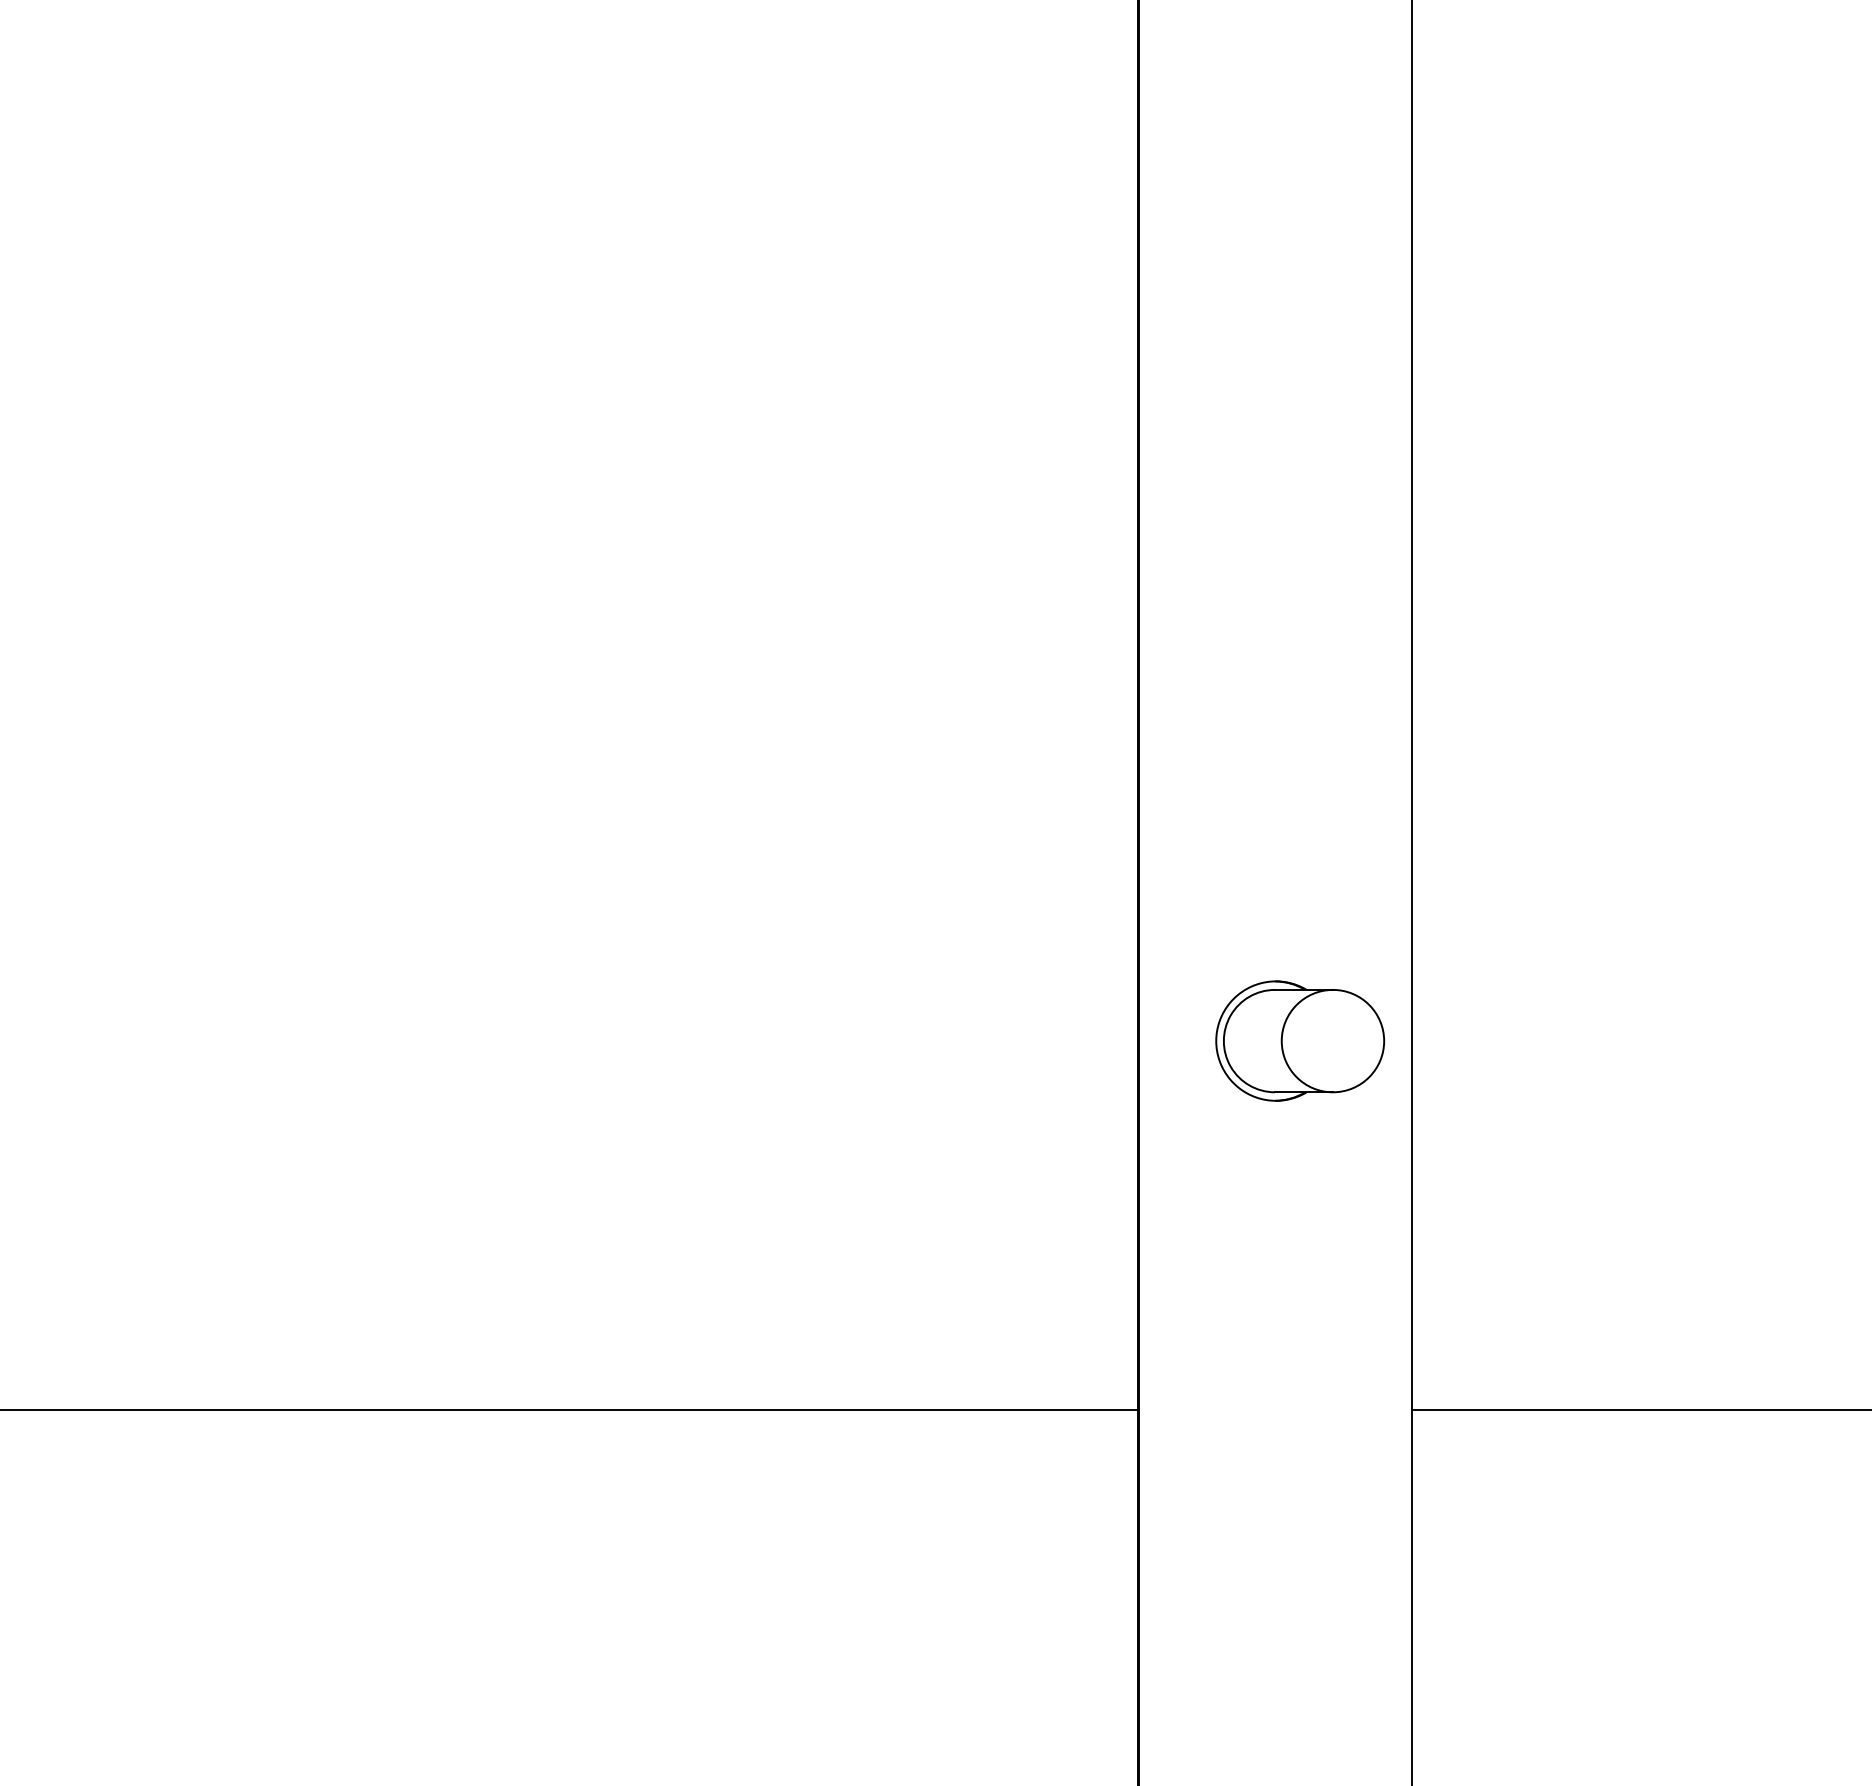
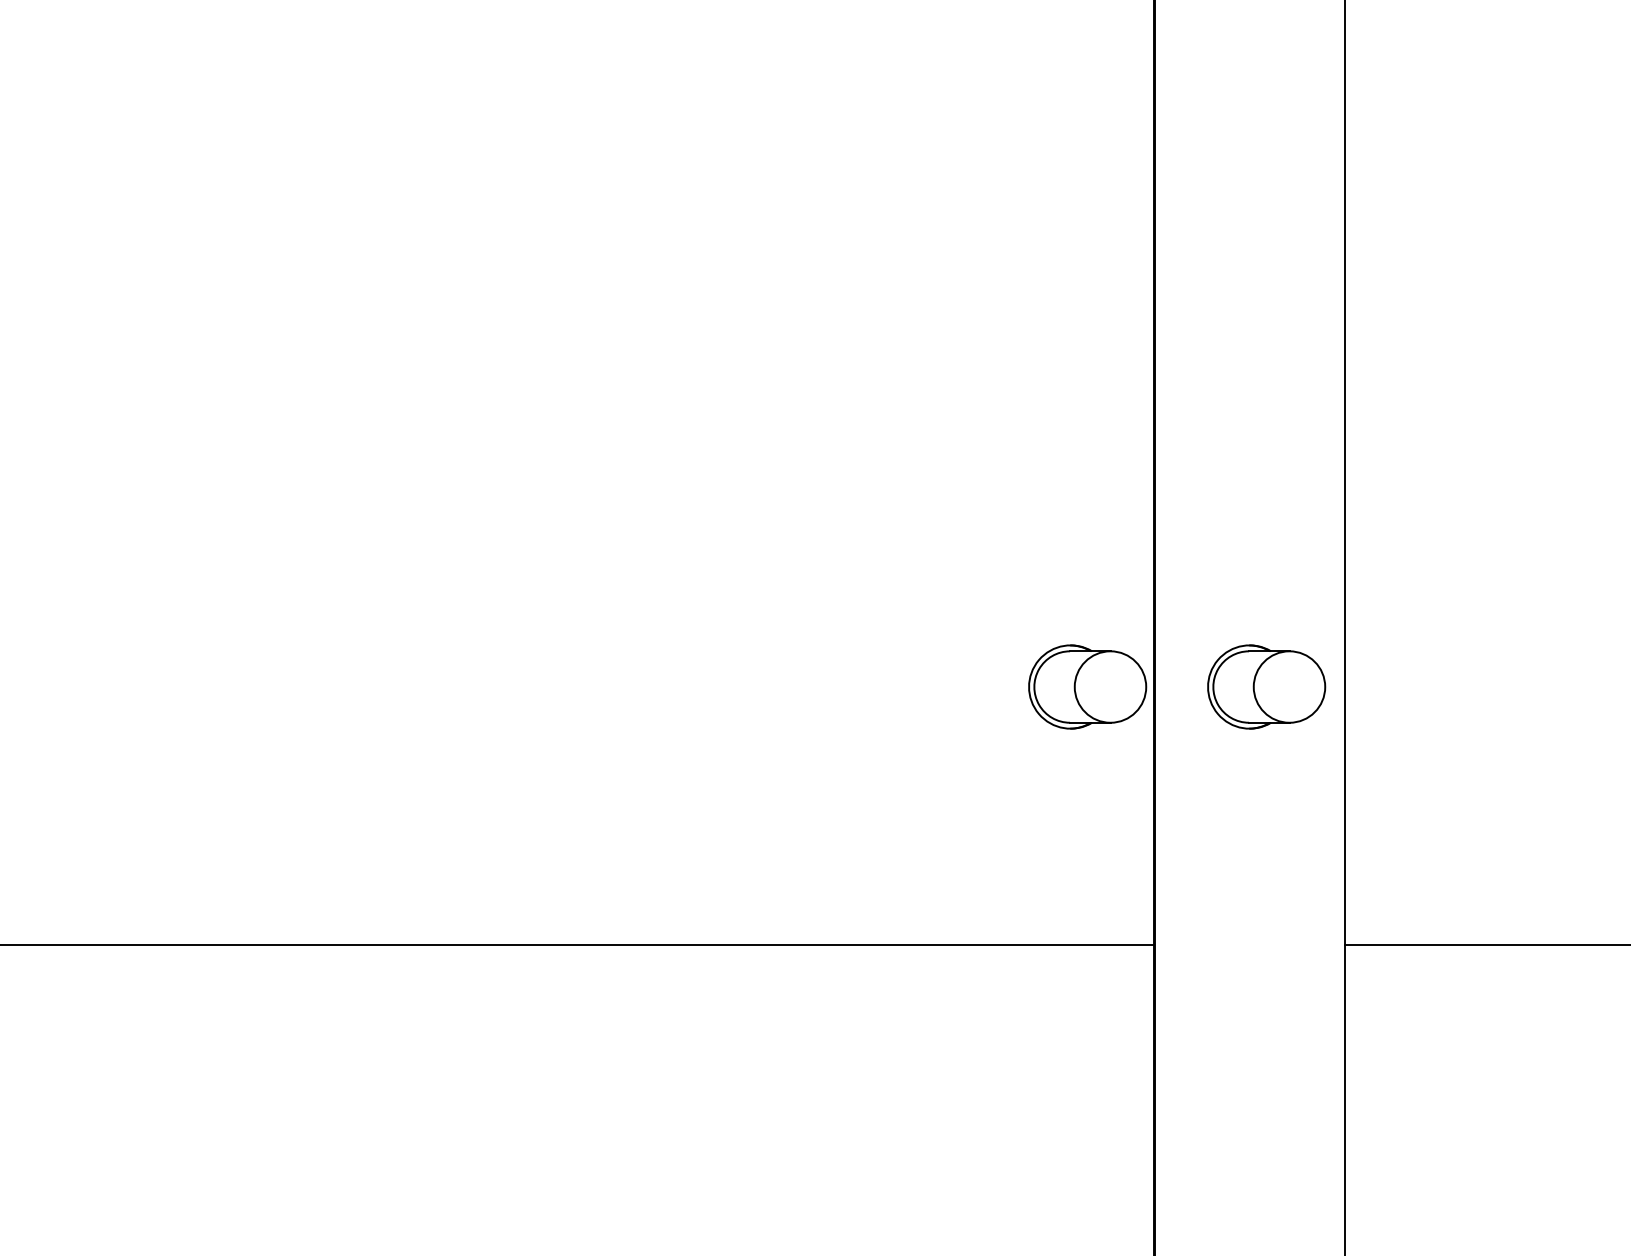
part: (1043, 1040) -> (1087, 686), added

